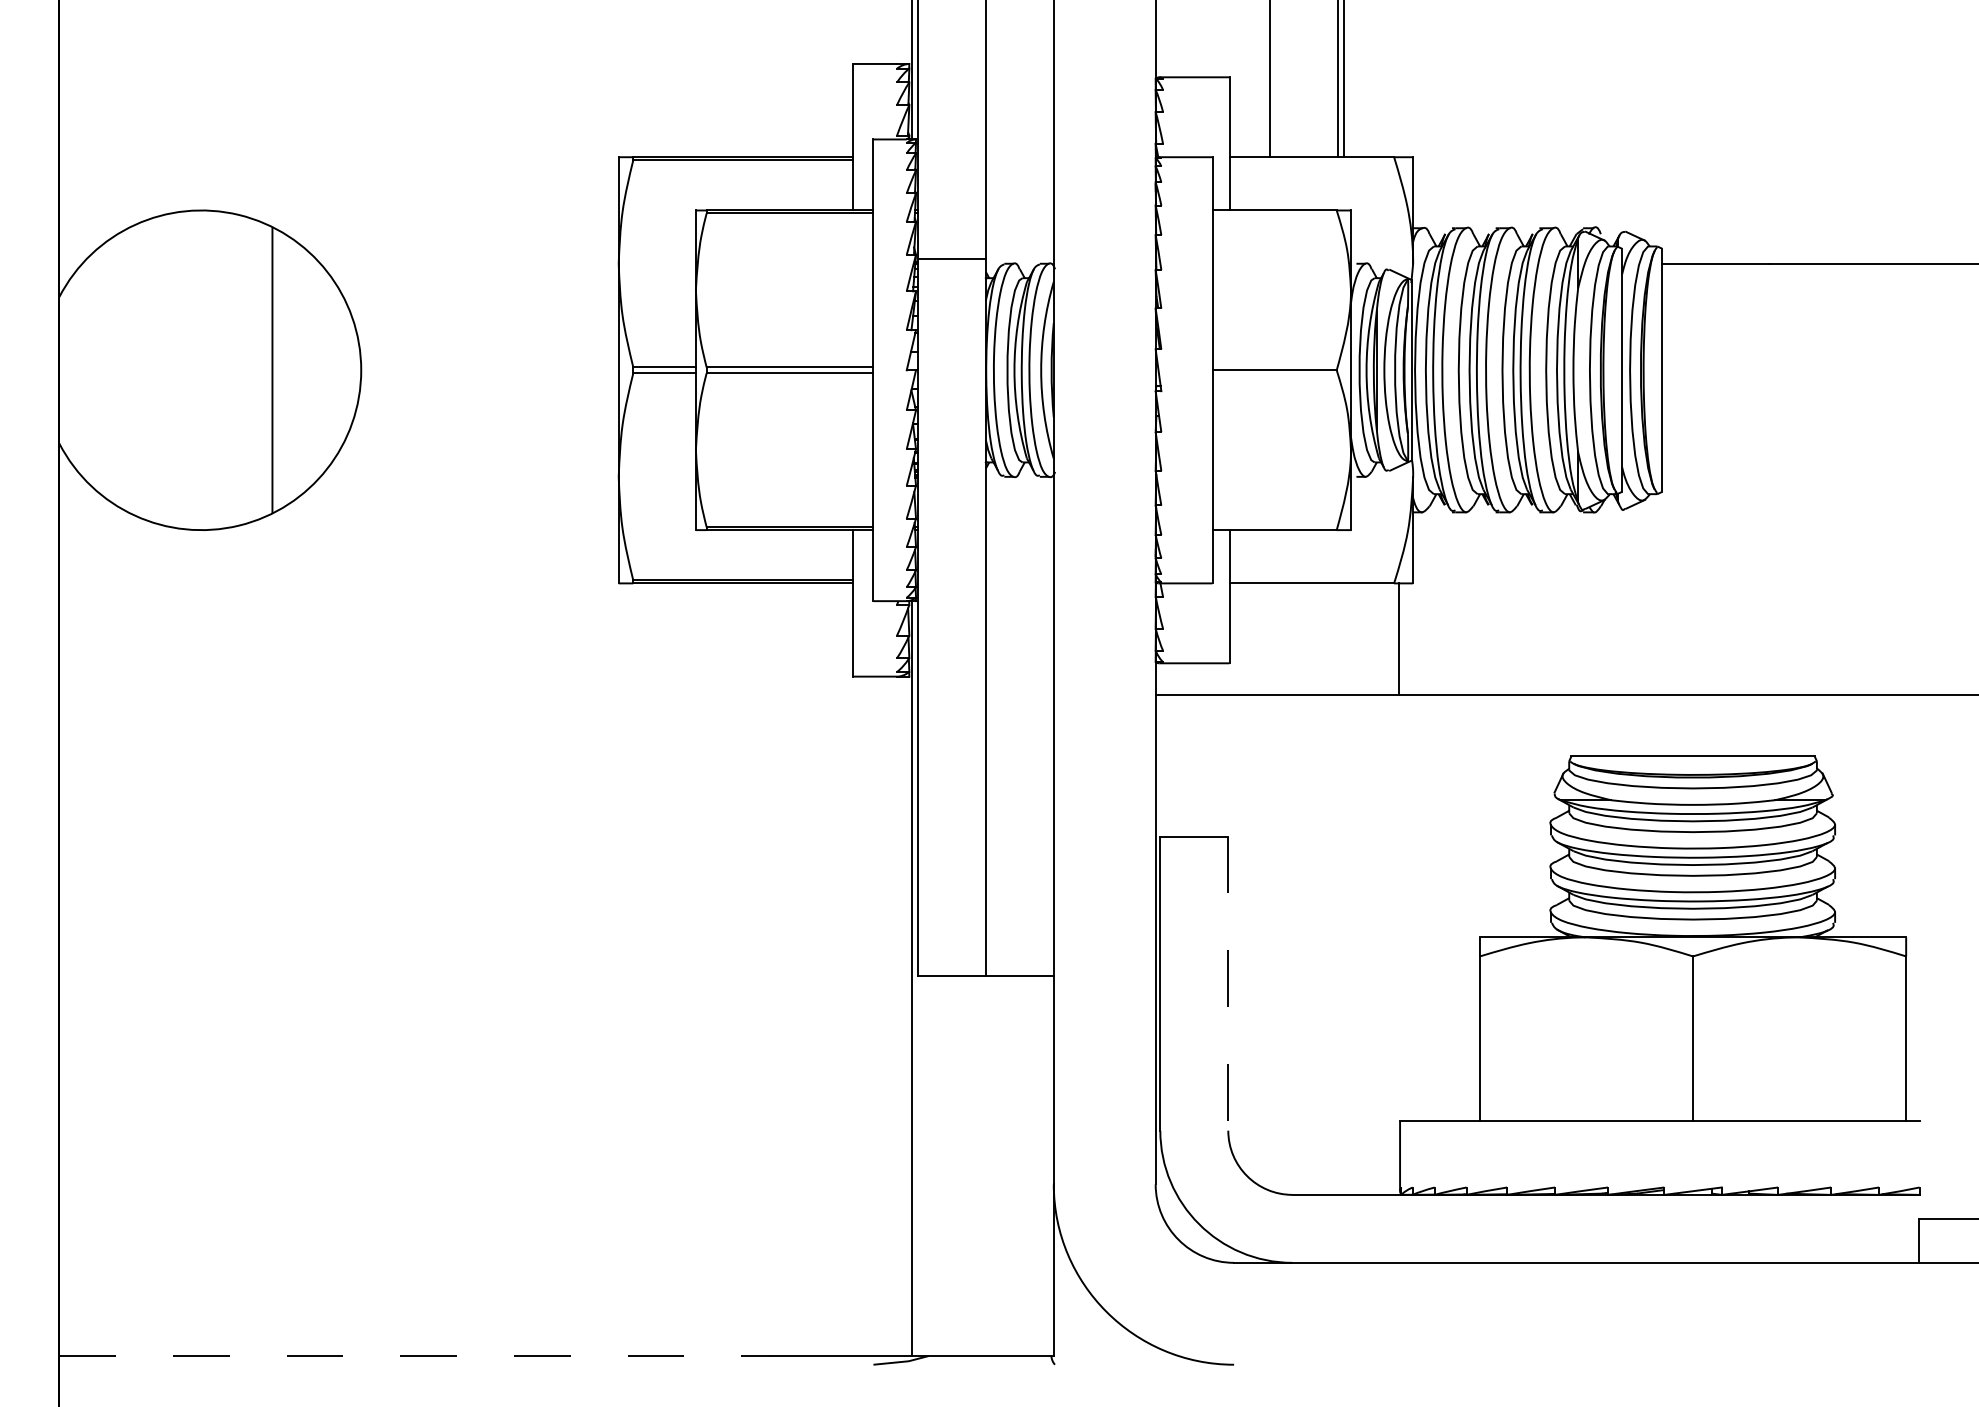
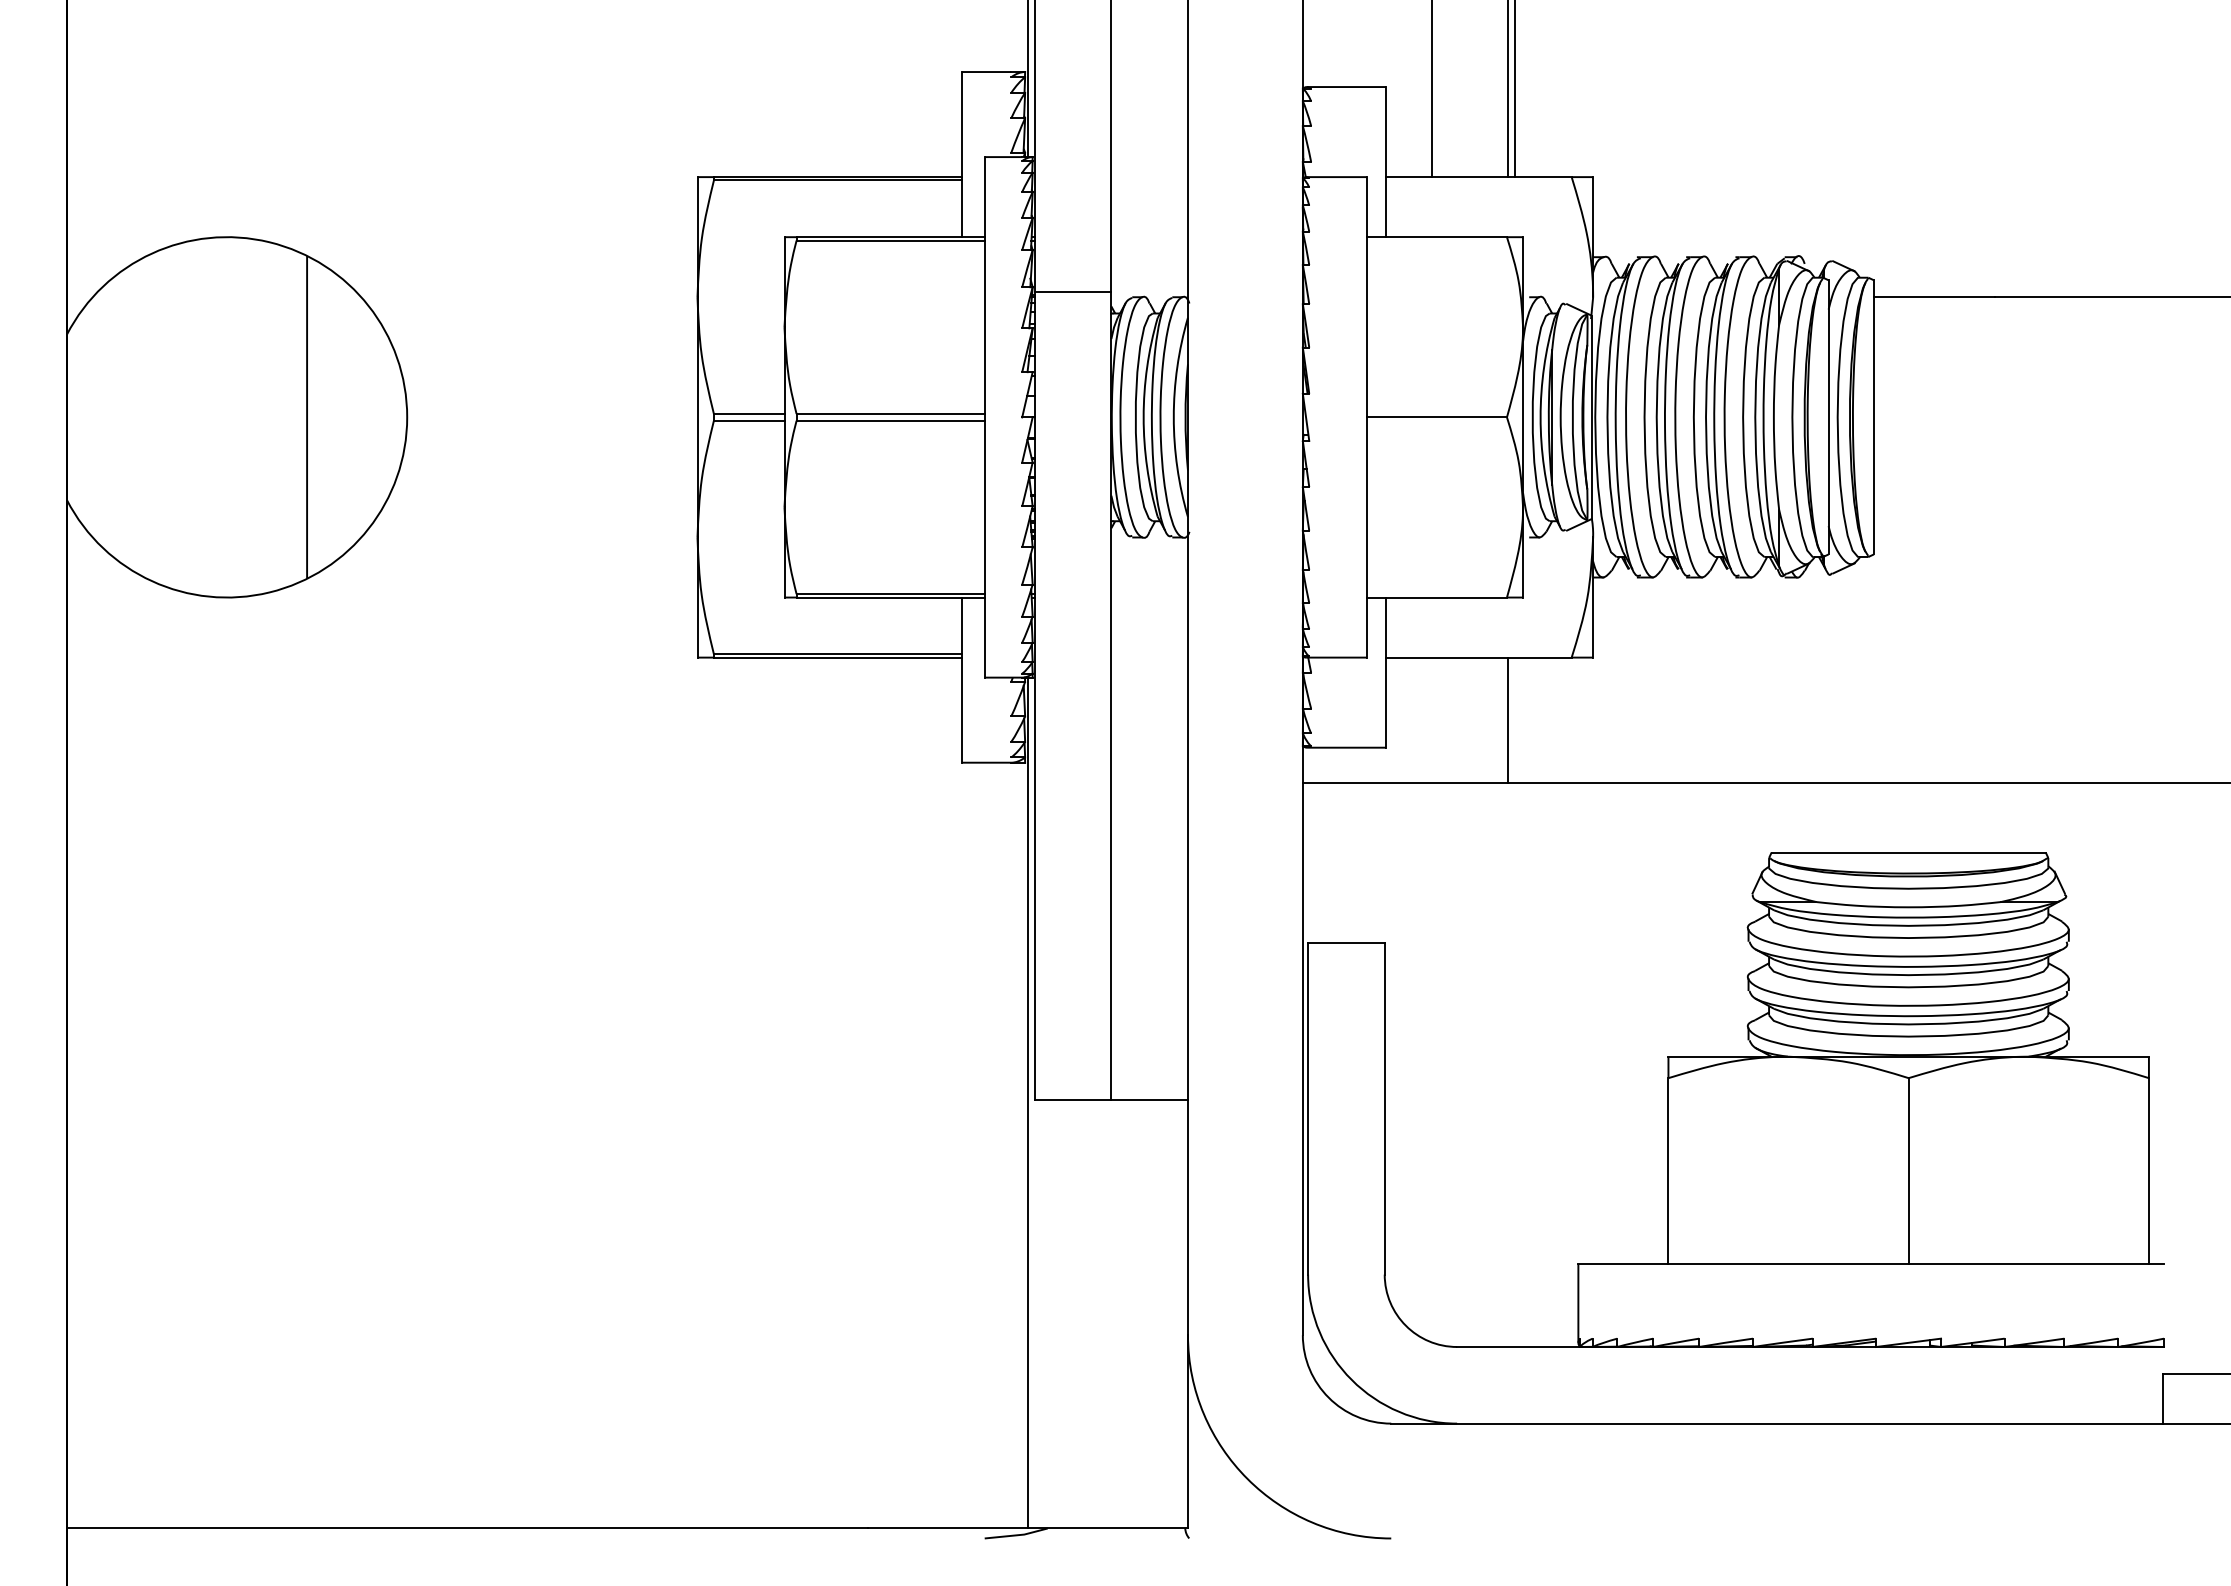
line: (1398, 638) -> (1507, 719), moved
line: (1228, 984) -> (1384, 1109), dashed -> solid
line: (415, 1355) -> (468, 1528), dashed -> solid

